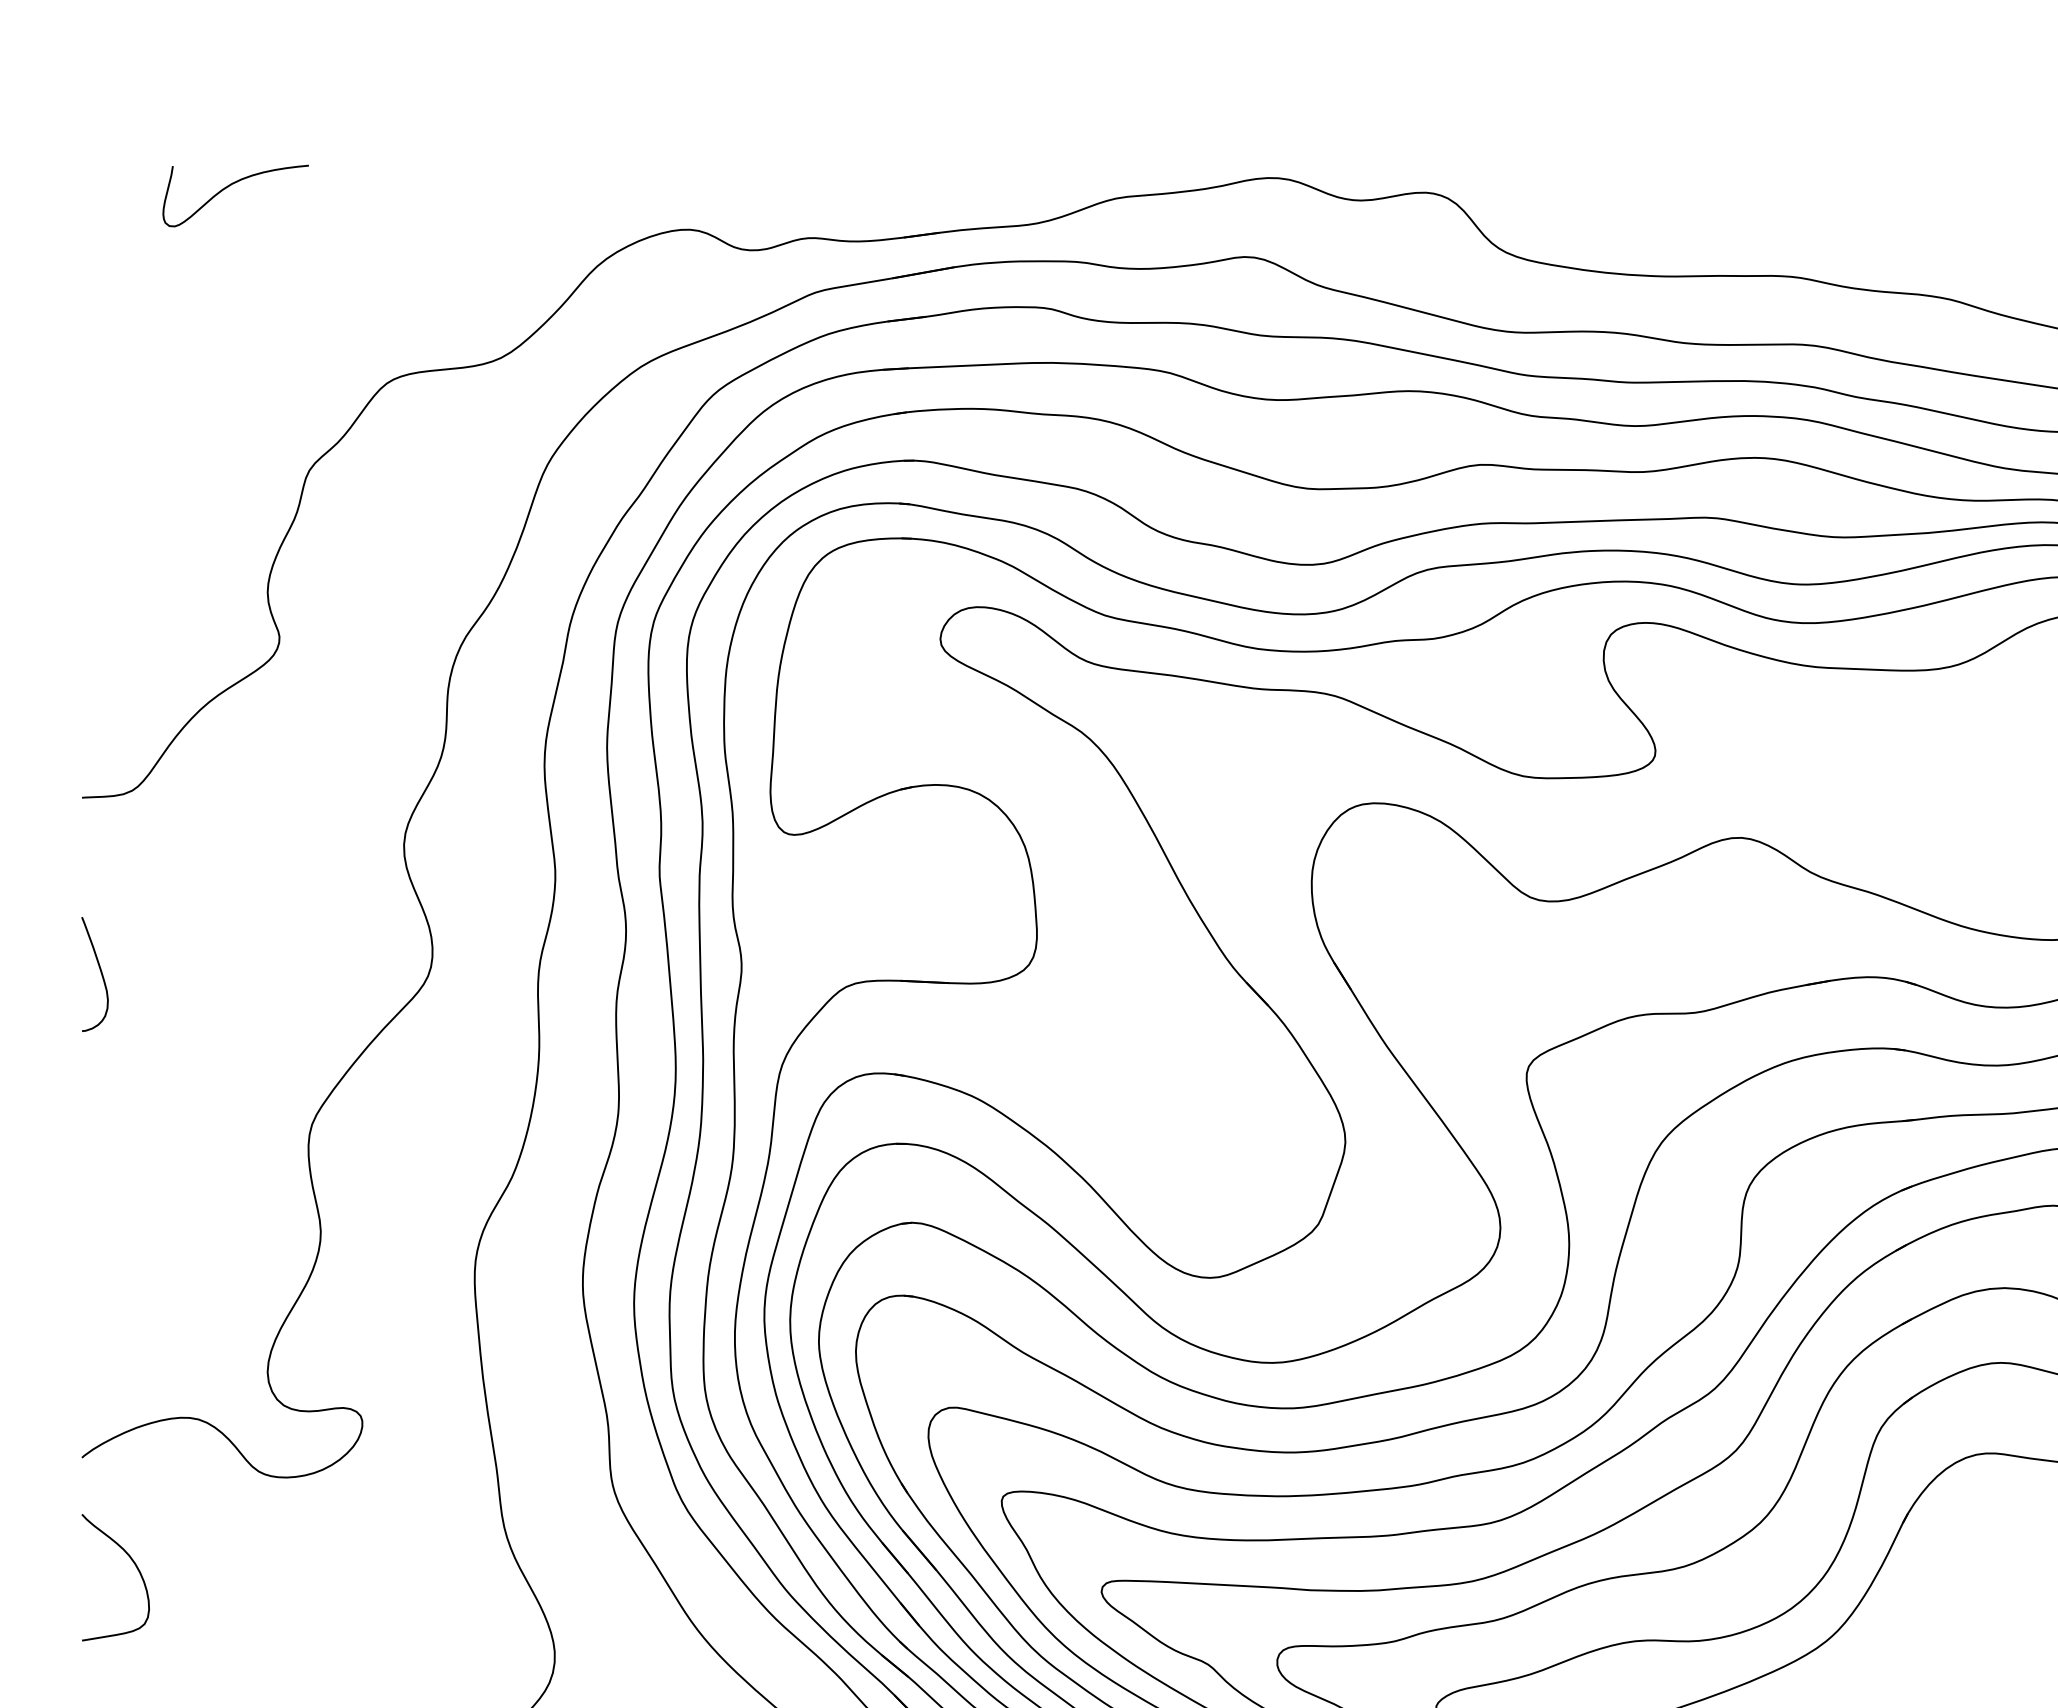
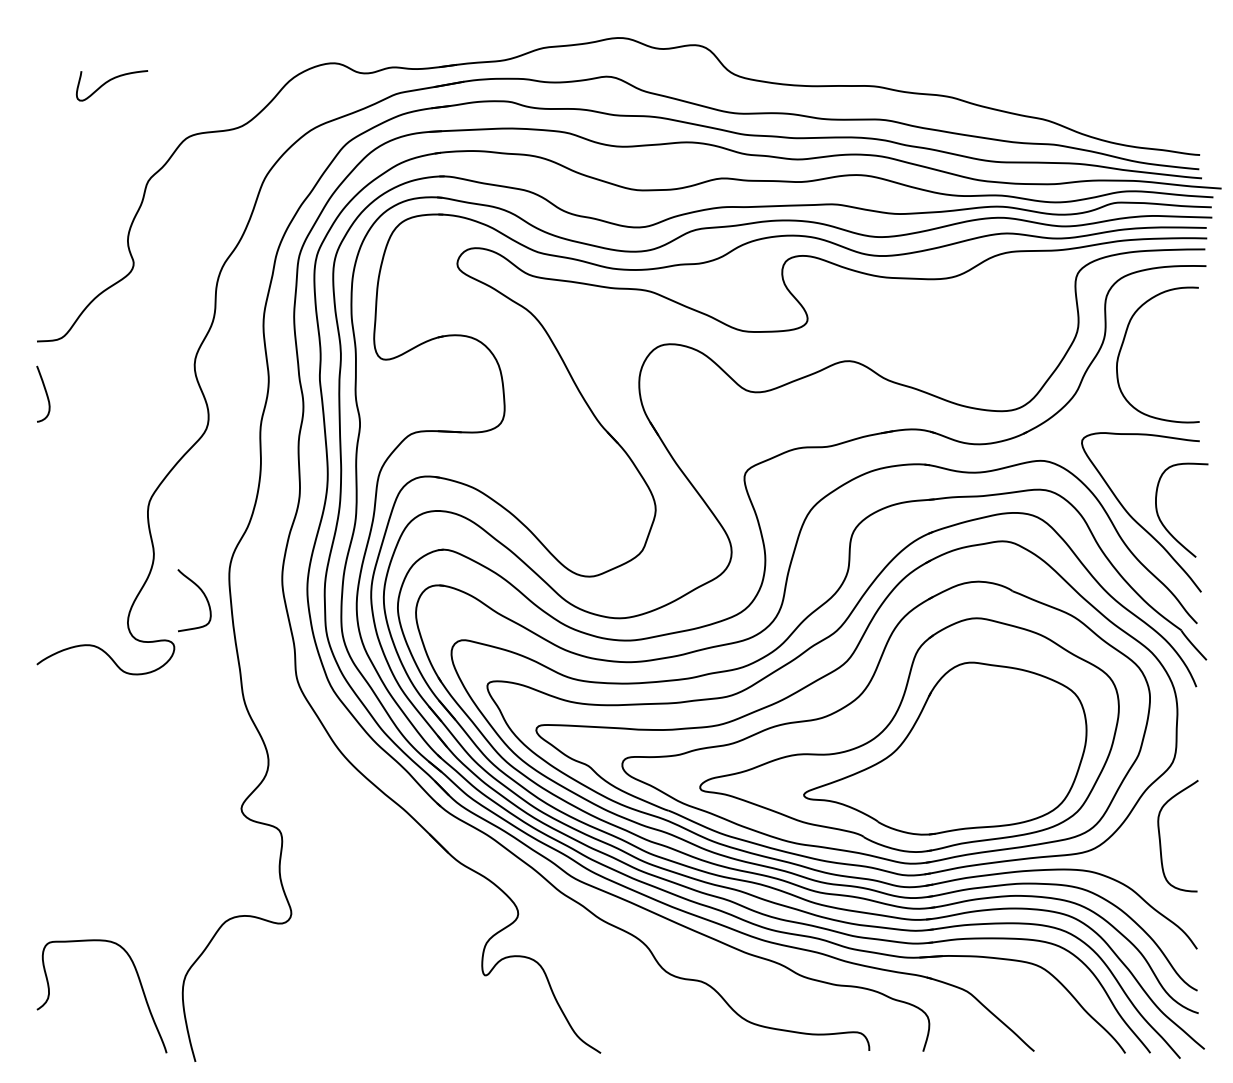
curve: (228, 189) -> (108, 82), moved
curve: (99, 973) -> (45, 393), moved
curve: (132, 1563) -> (202, 593), moved

